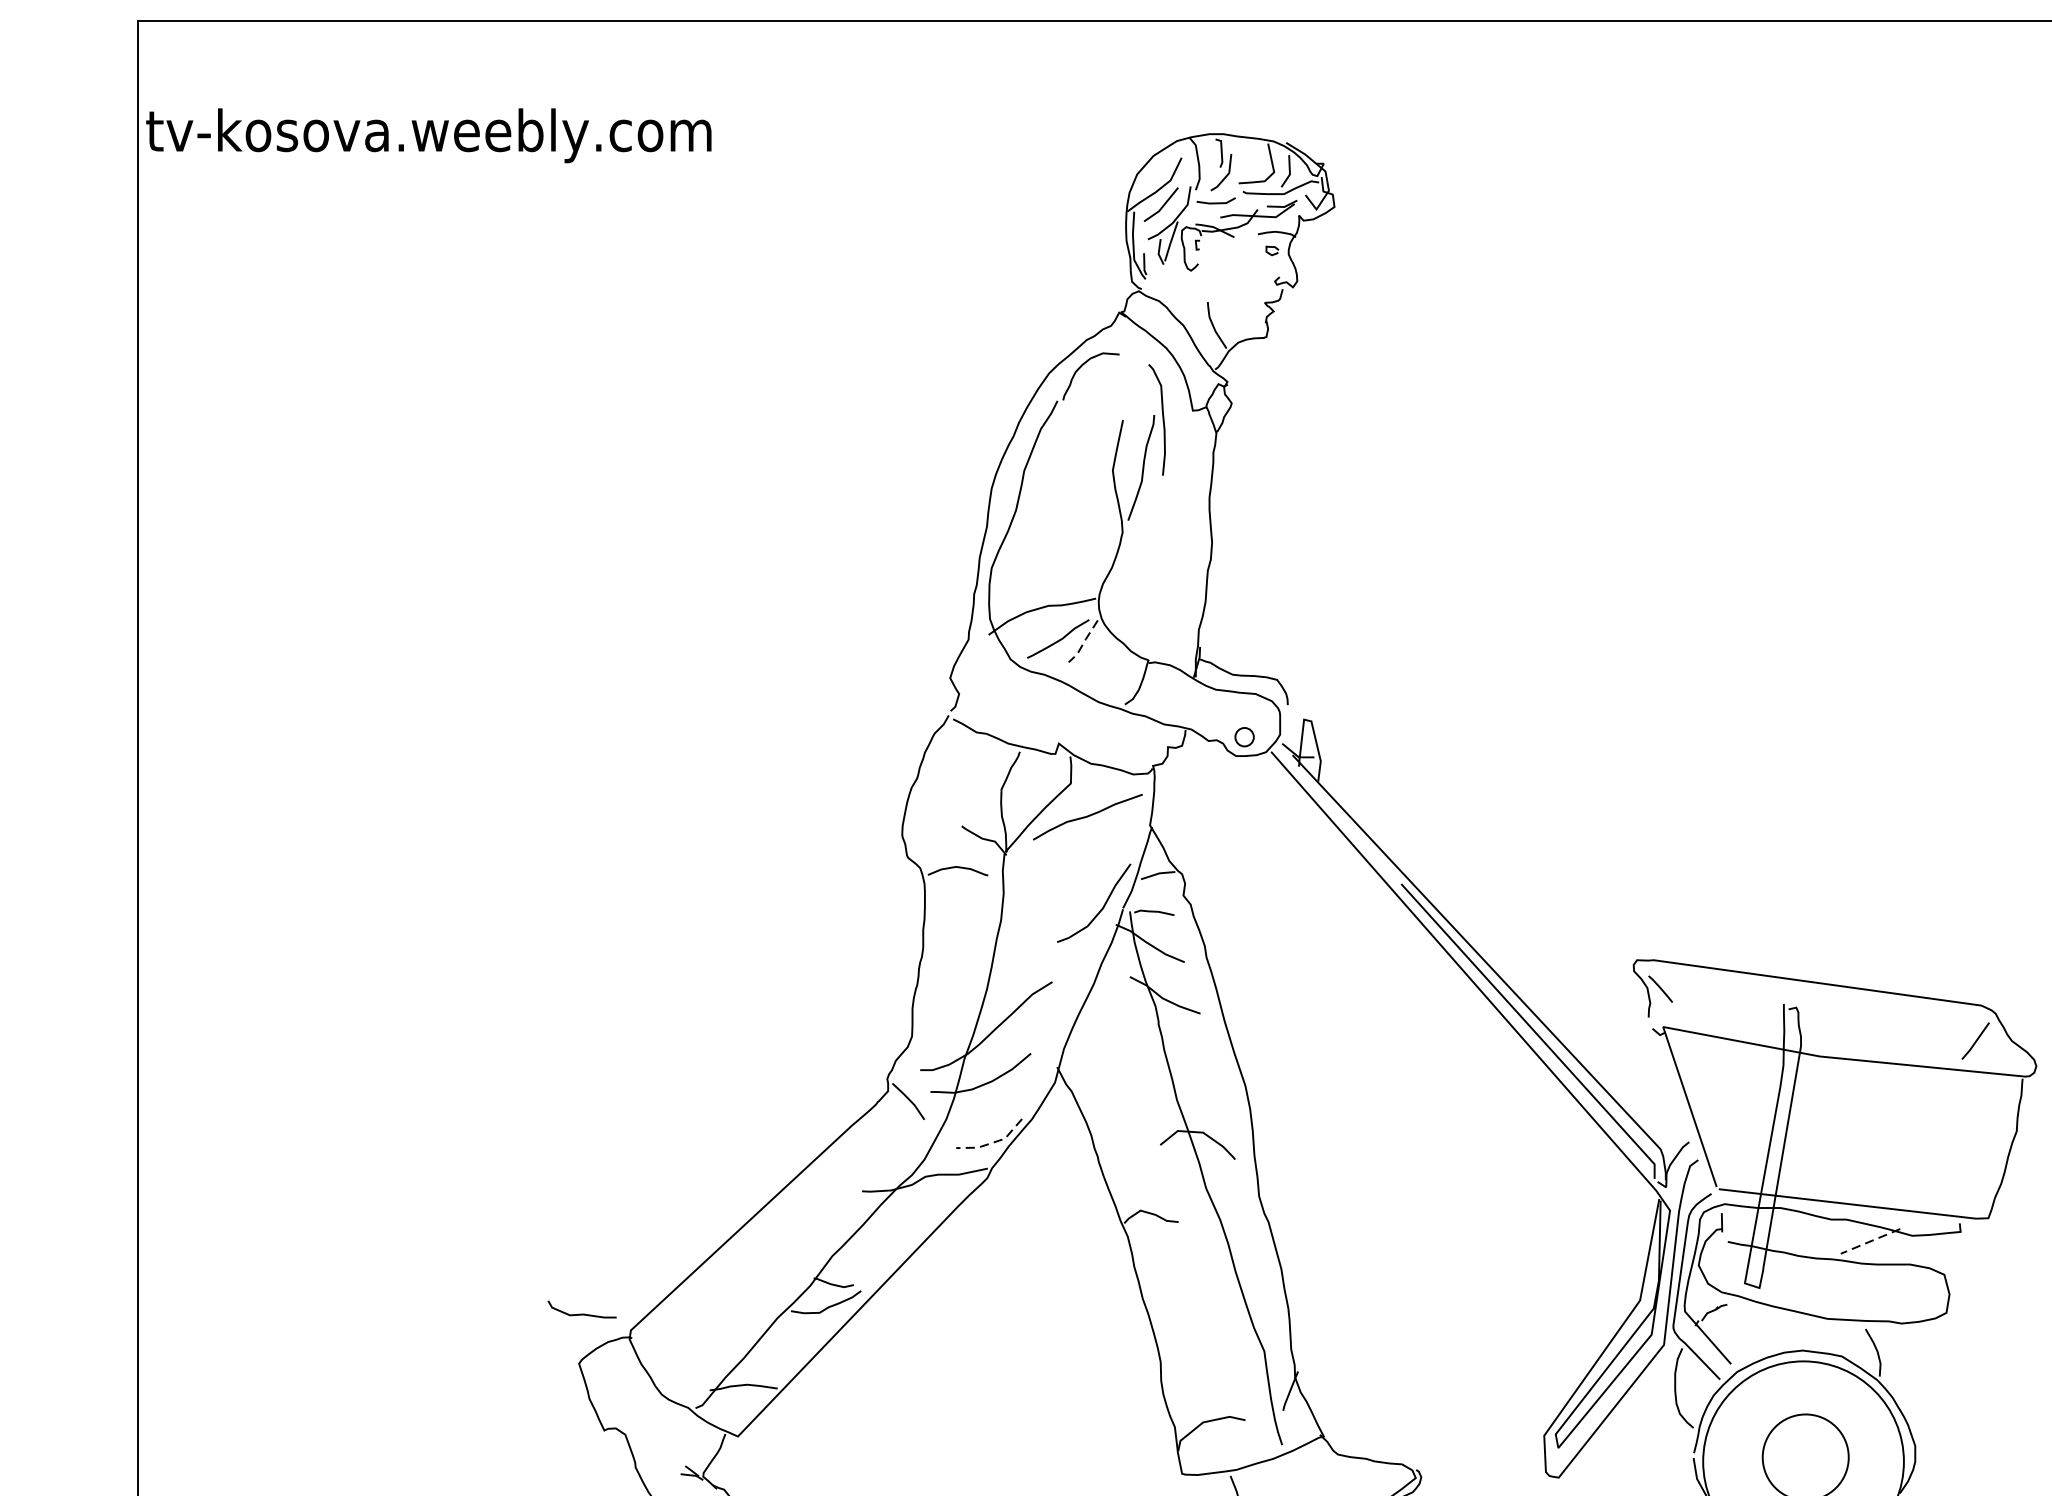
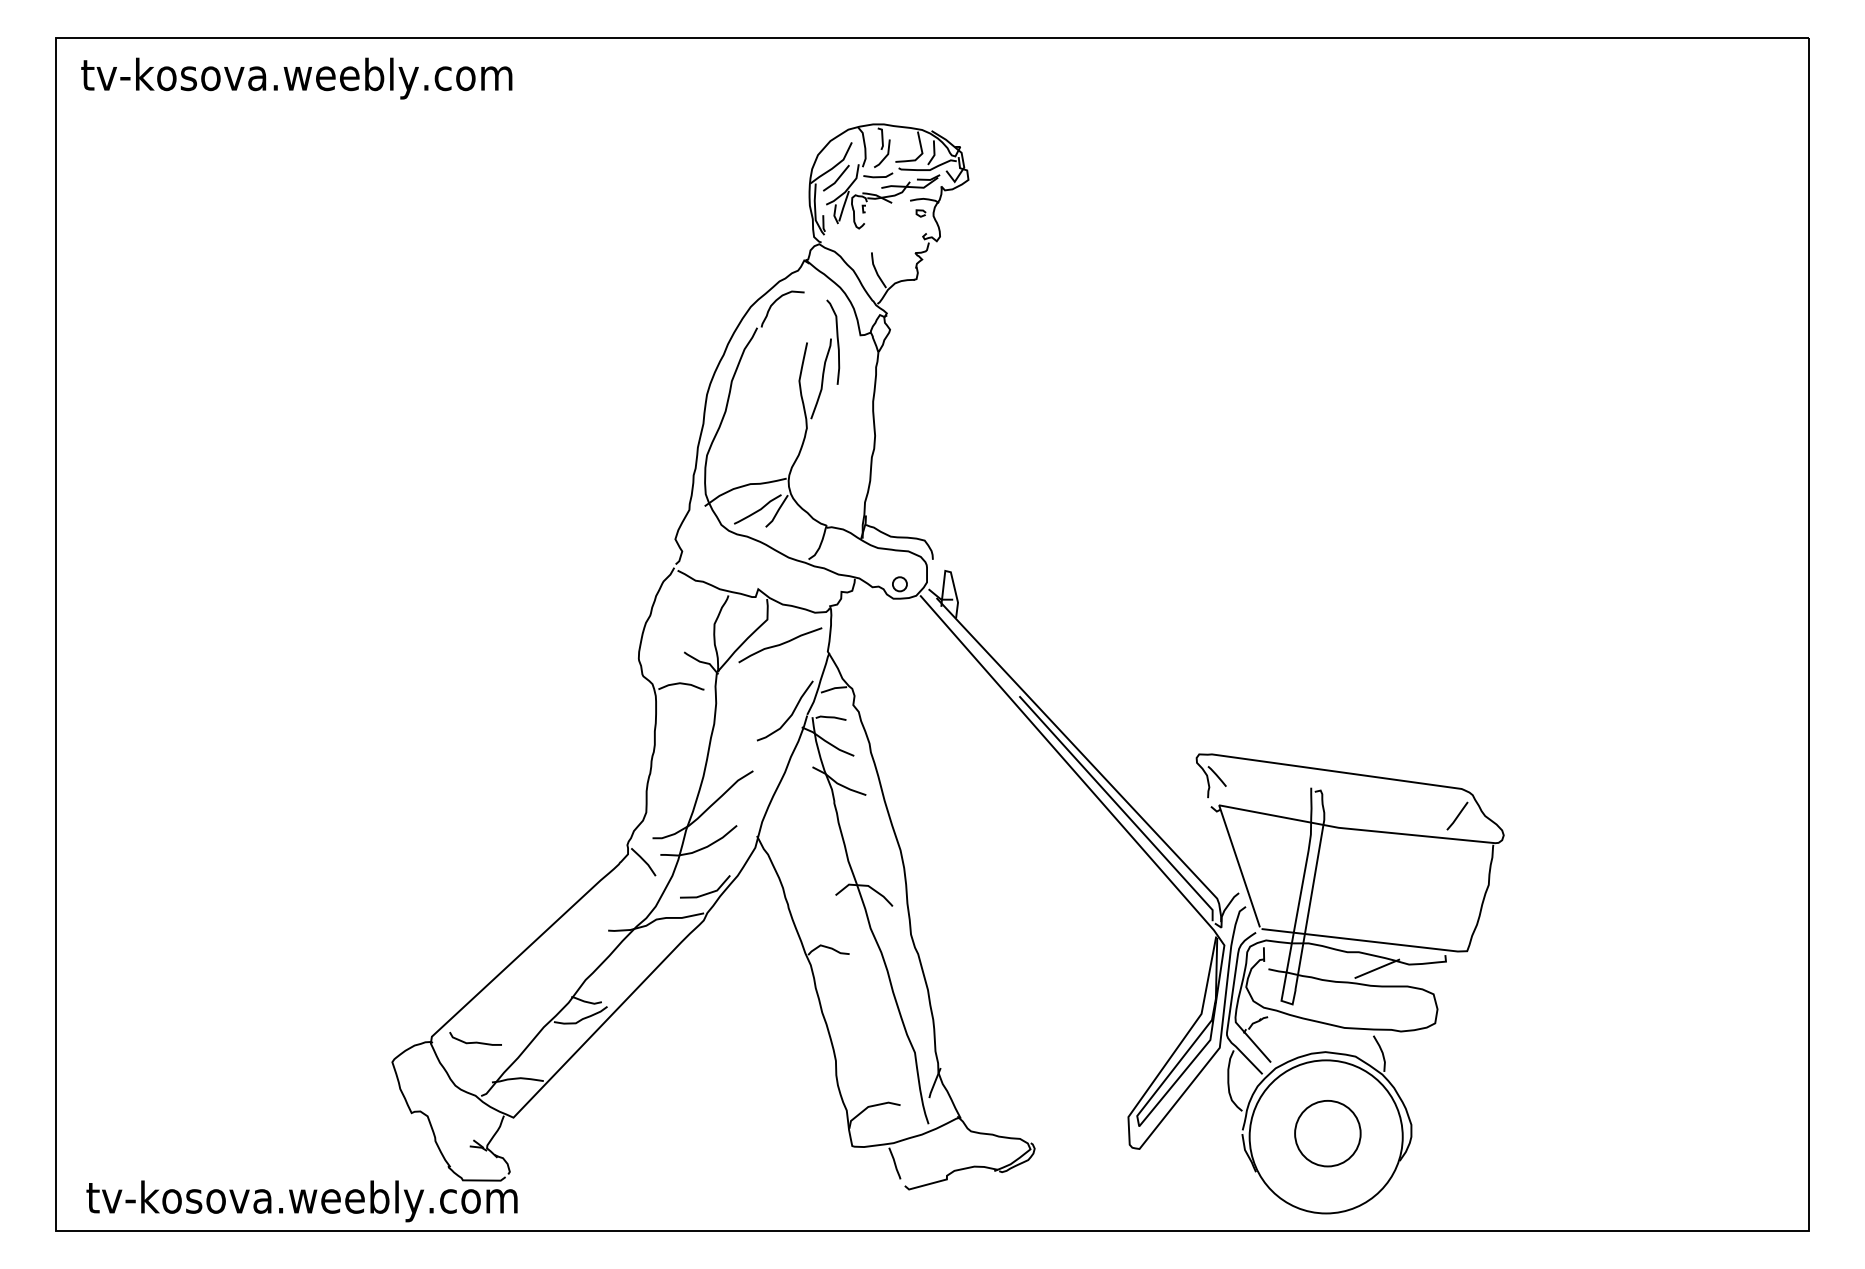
text: (428, 135) -> (296, 78), moved
line: (1084, 643) -> (777, 512), dashed -> solid
line: (992, 1142) -> (707, 893), dashed -> solid
line: (1870, 1240) -> (1377, 968), dashed -> solid
curve: (581, 1313) -> (475, 1041), moved

